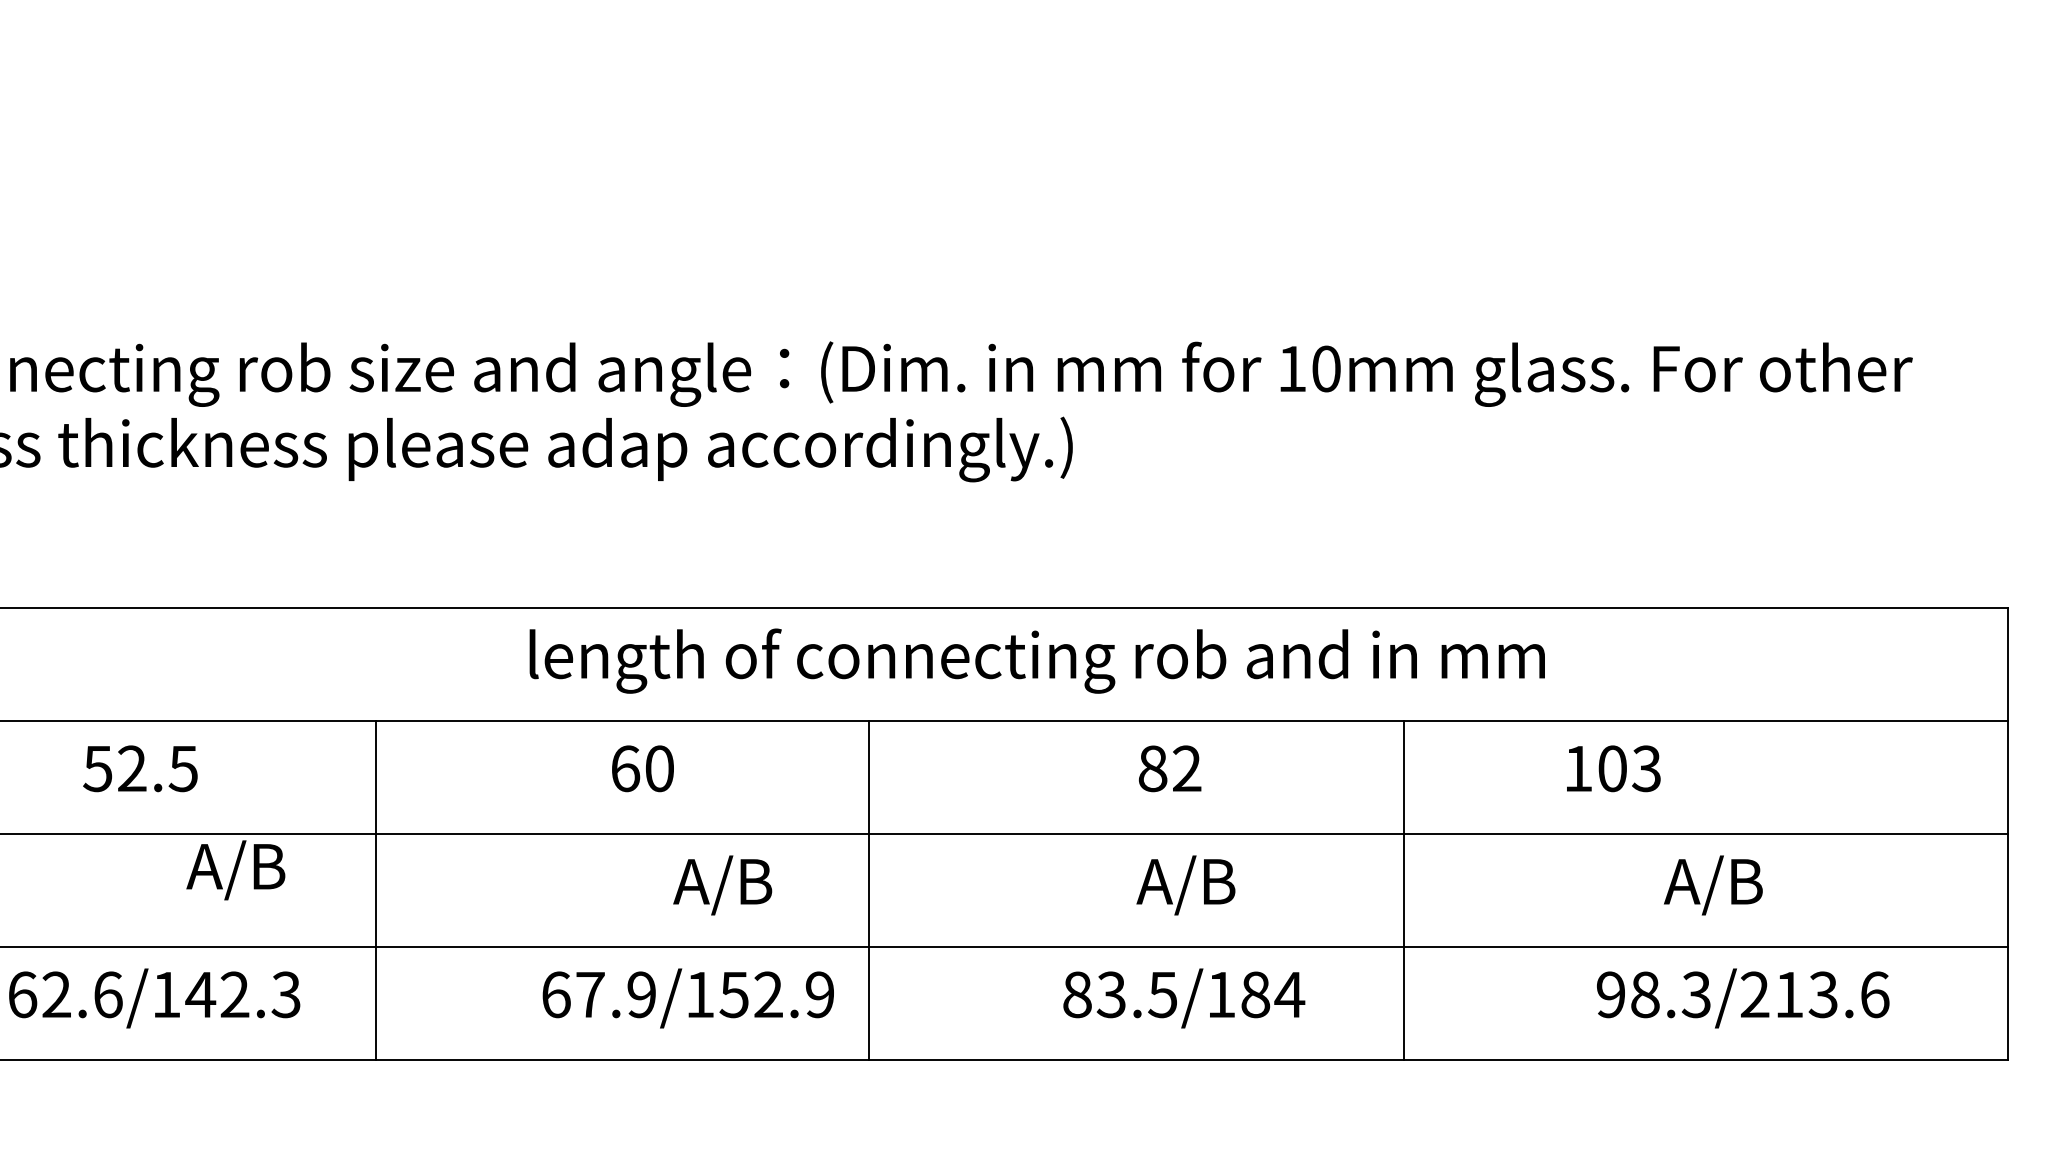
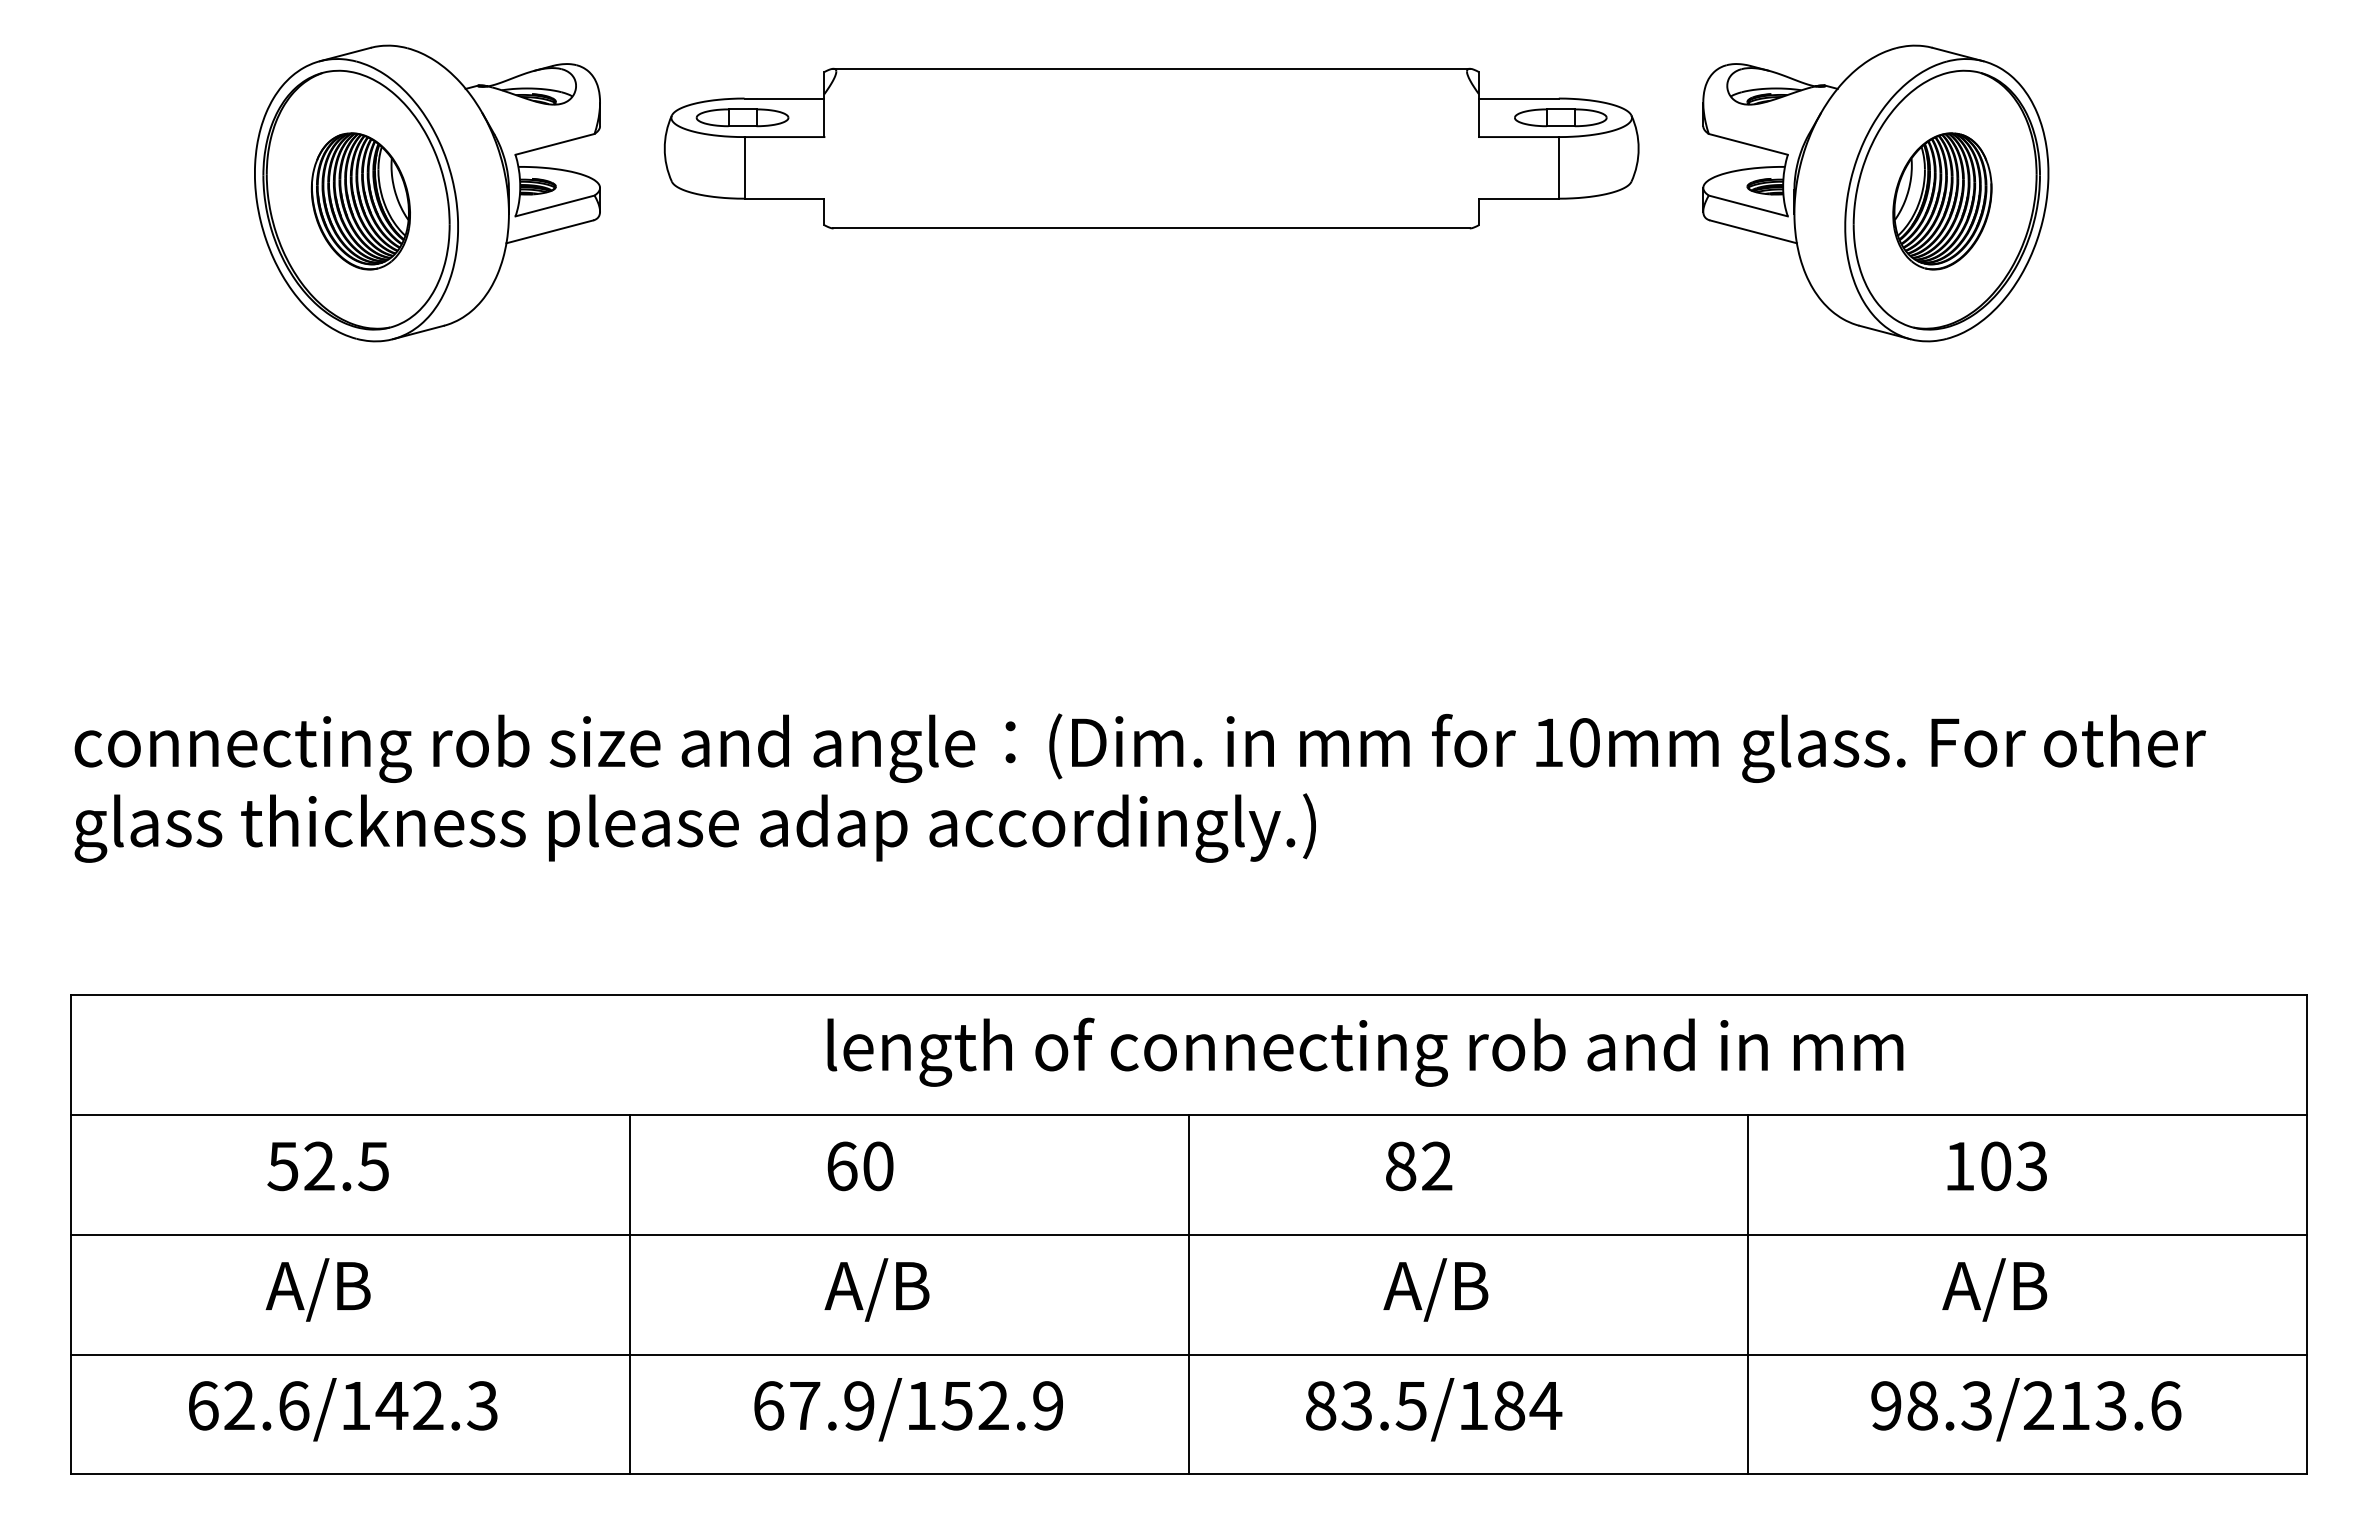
text: (1037, 660) -> (1365, 1051), moved
text: (1613, 768) -> (1996, 1166), moved
text: (235, 869) -> (317, 1289), moved
text: (722, 885) -> (876, 1289), moved
line: (376, 889) -> (630, 1294), moved
line: (869, 889) -> (1189, 1294), moved
line: (1403, 889) -> (1747, 1294), moved

